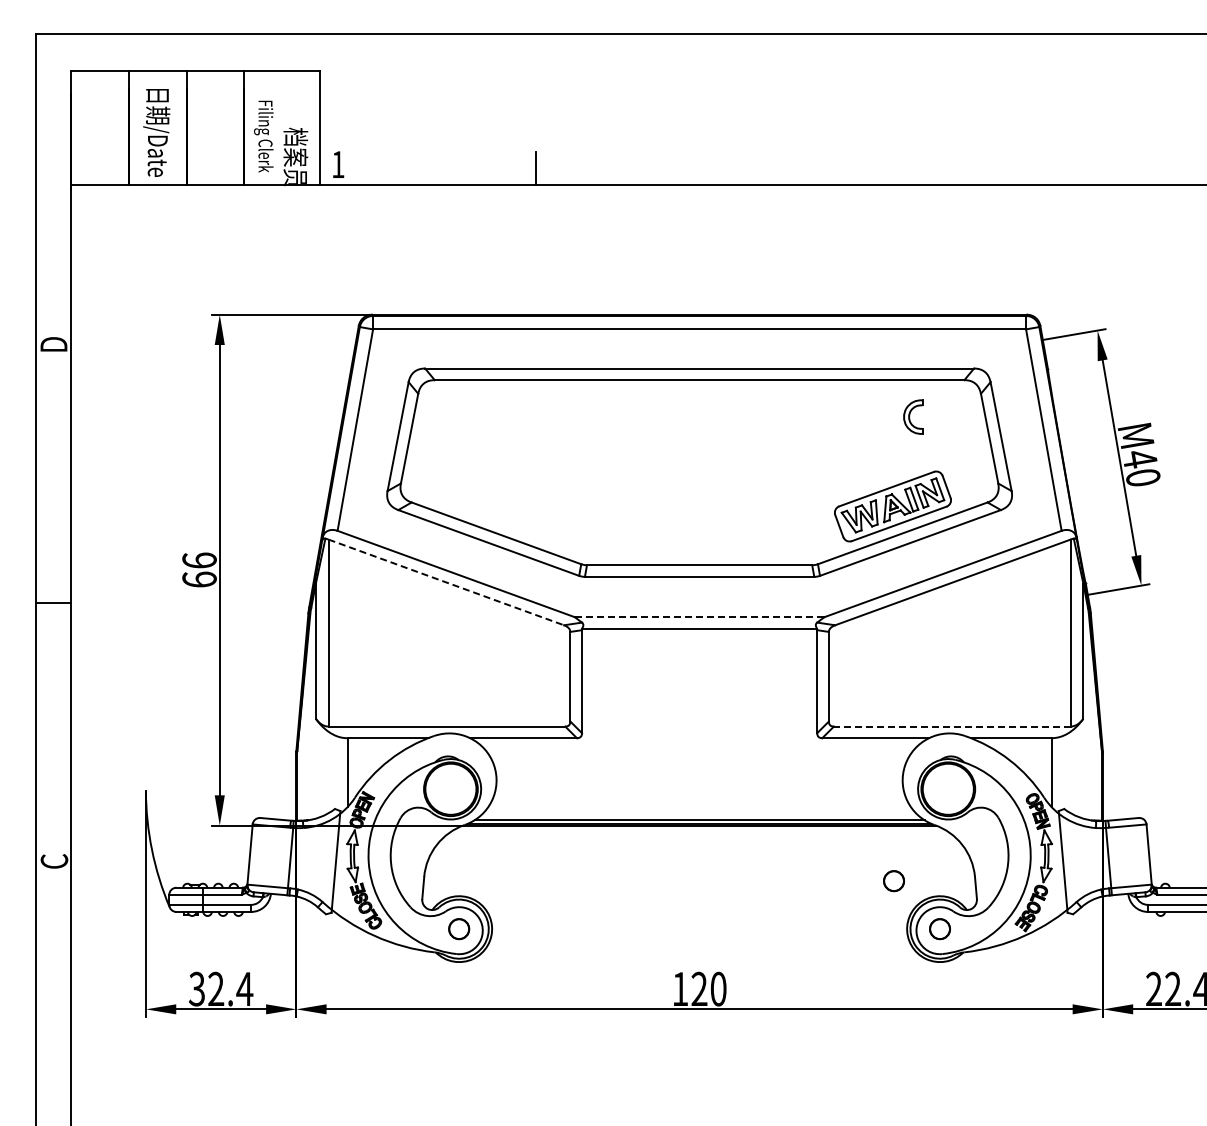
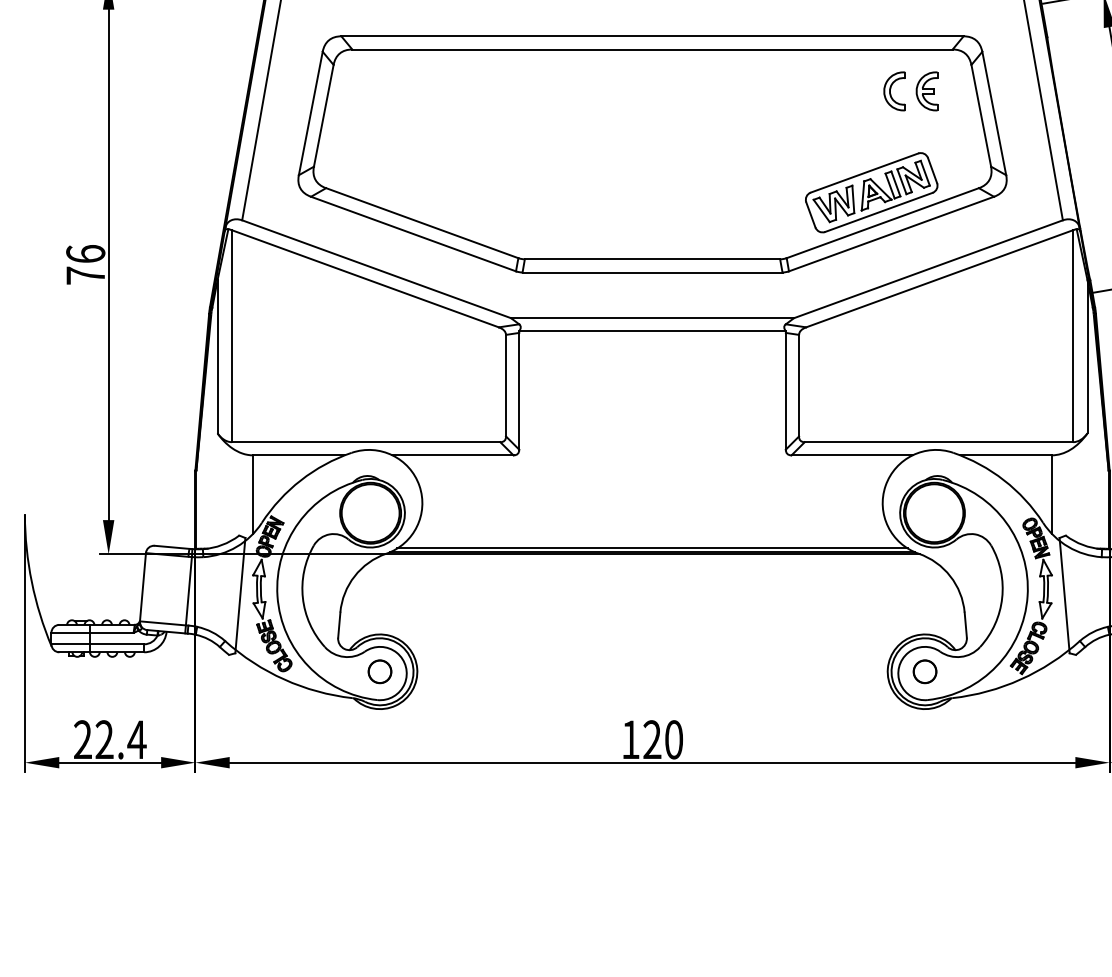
part: (941, 416) -> (926, 90), added
text: (199, 579) -> (85, 275), 66 -> 76
line: (446, 582) -> (365, 278), dashed -> solid
line: (699, 617) -> (652, 318), dashed -> solid
line: (951, 726) -> (938, 442), dashed -> solid
circle: (893, 881) -> (872, 617), removed
text: (196, 989) -> (82, 740), 32.4 -> 22.4

